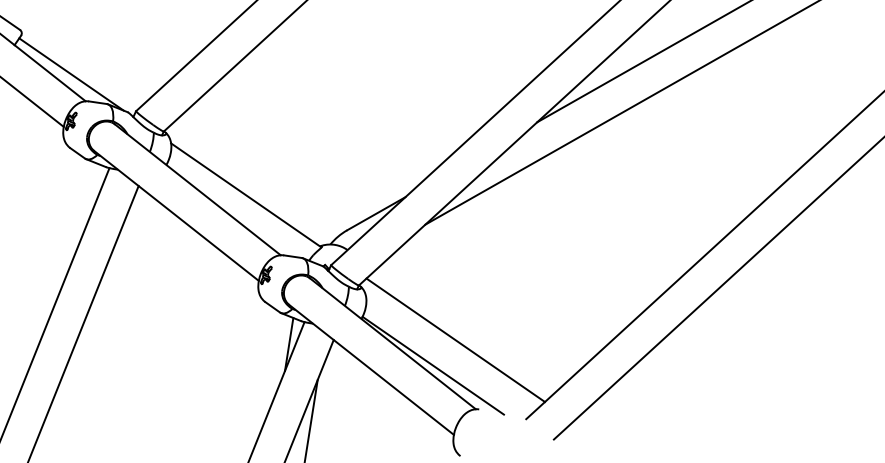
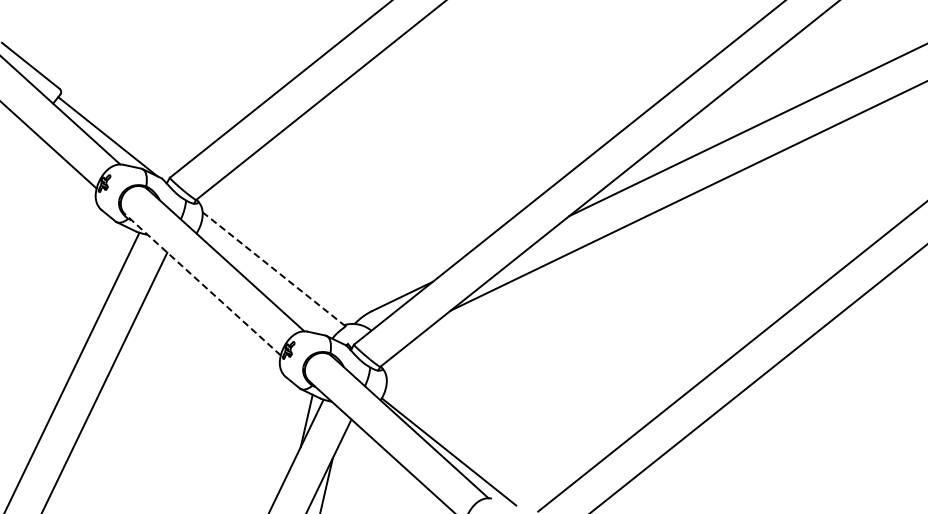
line: (245, 194) -> (273, 268), solid -> dashed
line: (175, 215) -> (202, 284), solid -> dashed
line: (455, 339) -> (473, 427), removed

